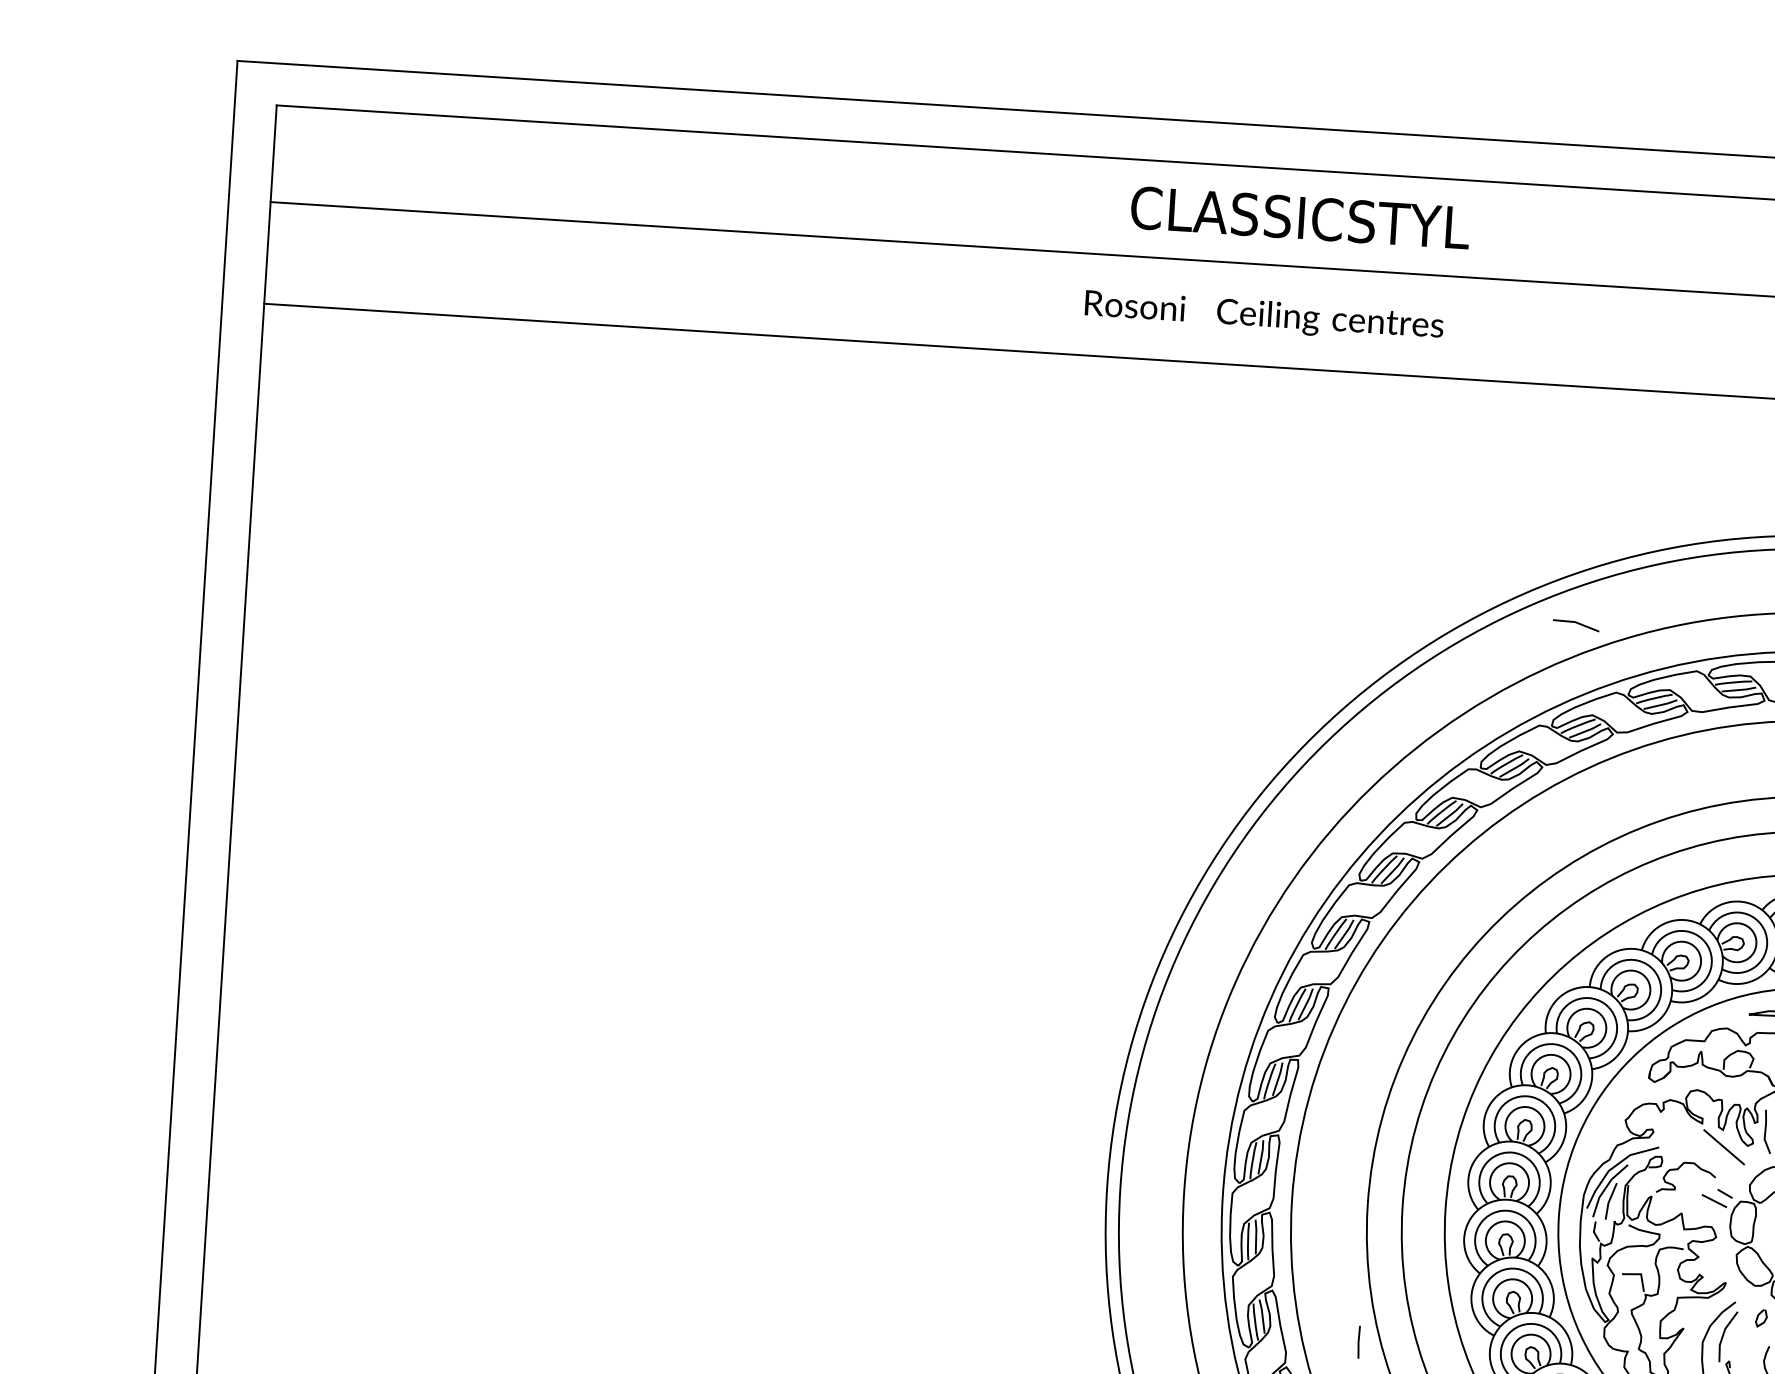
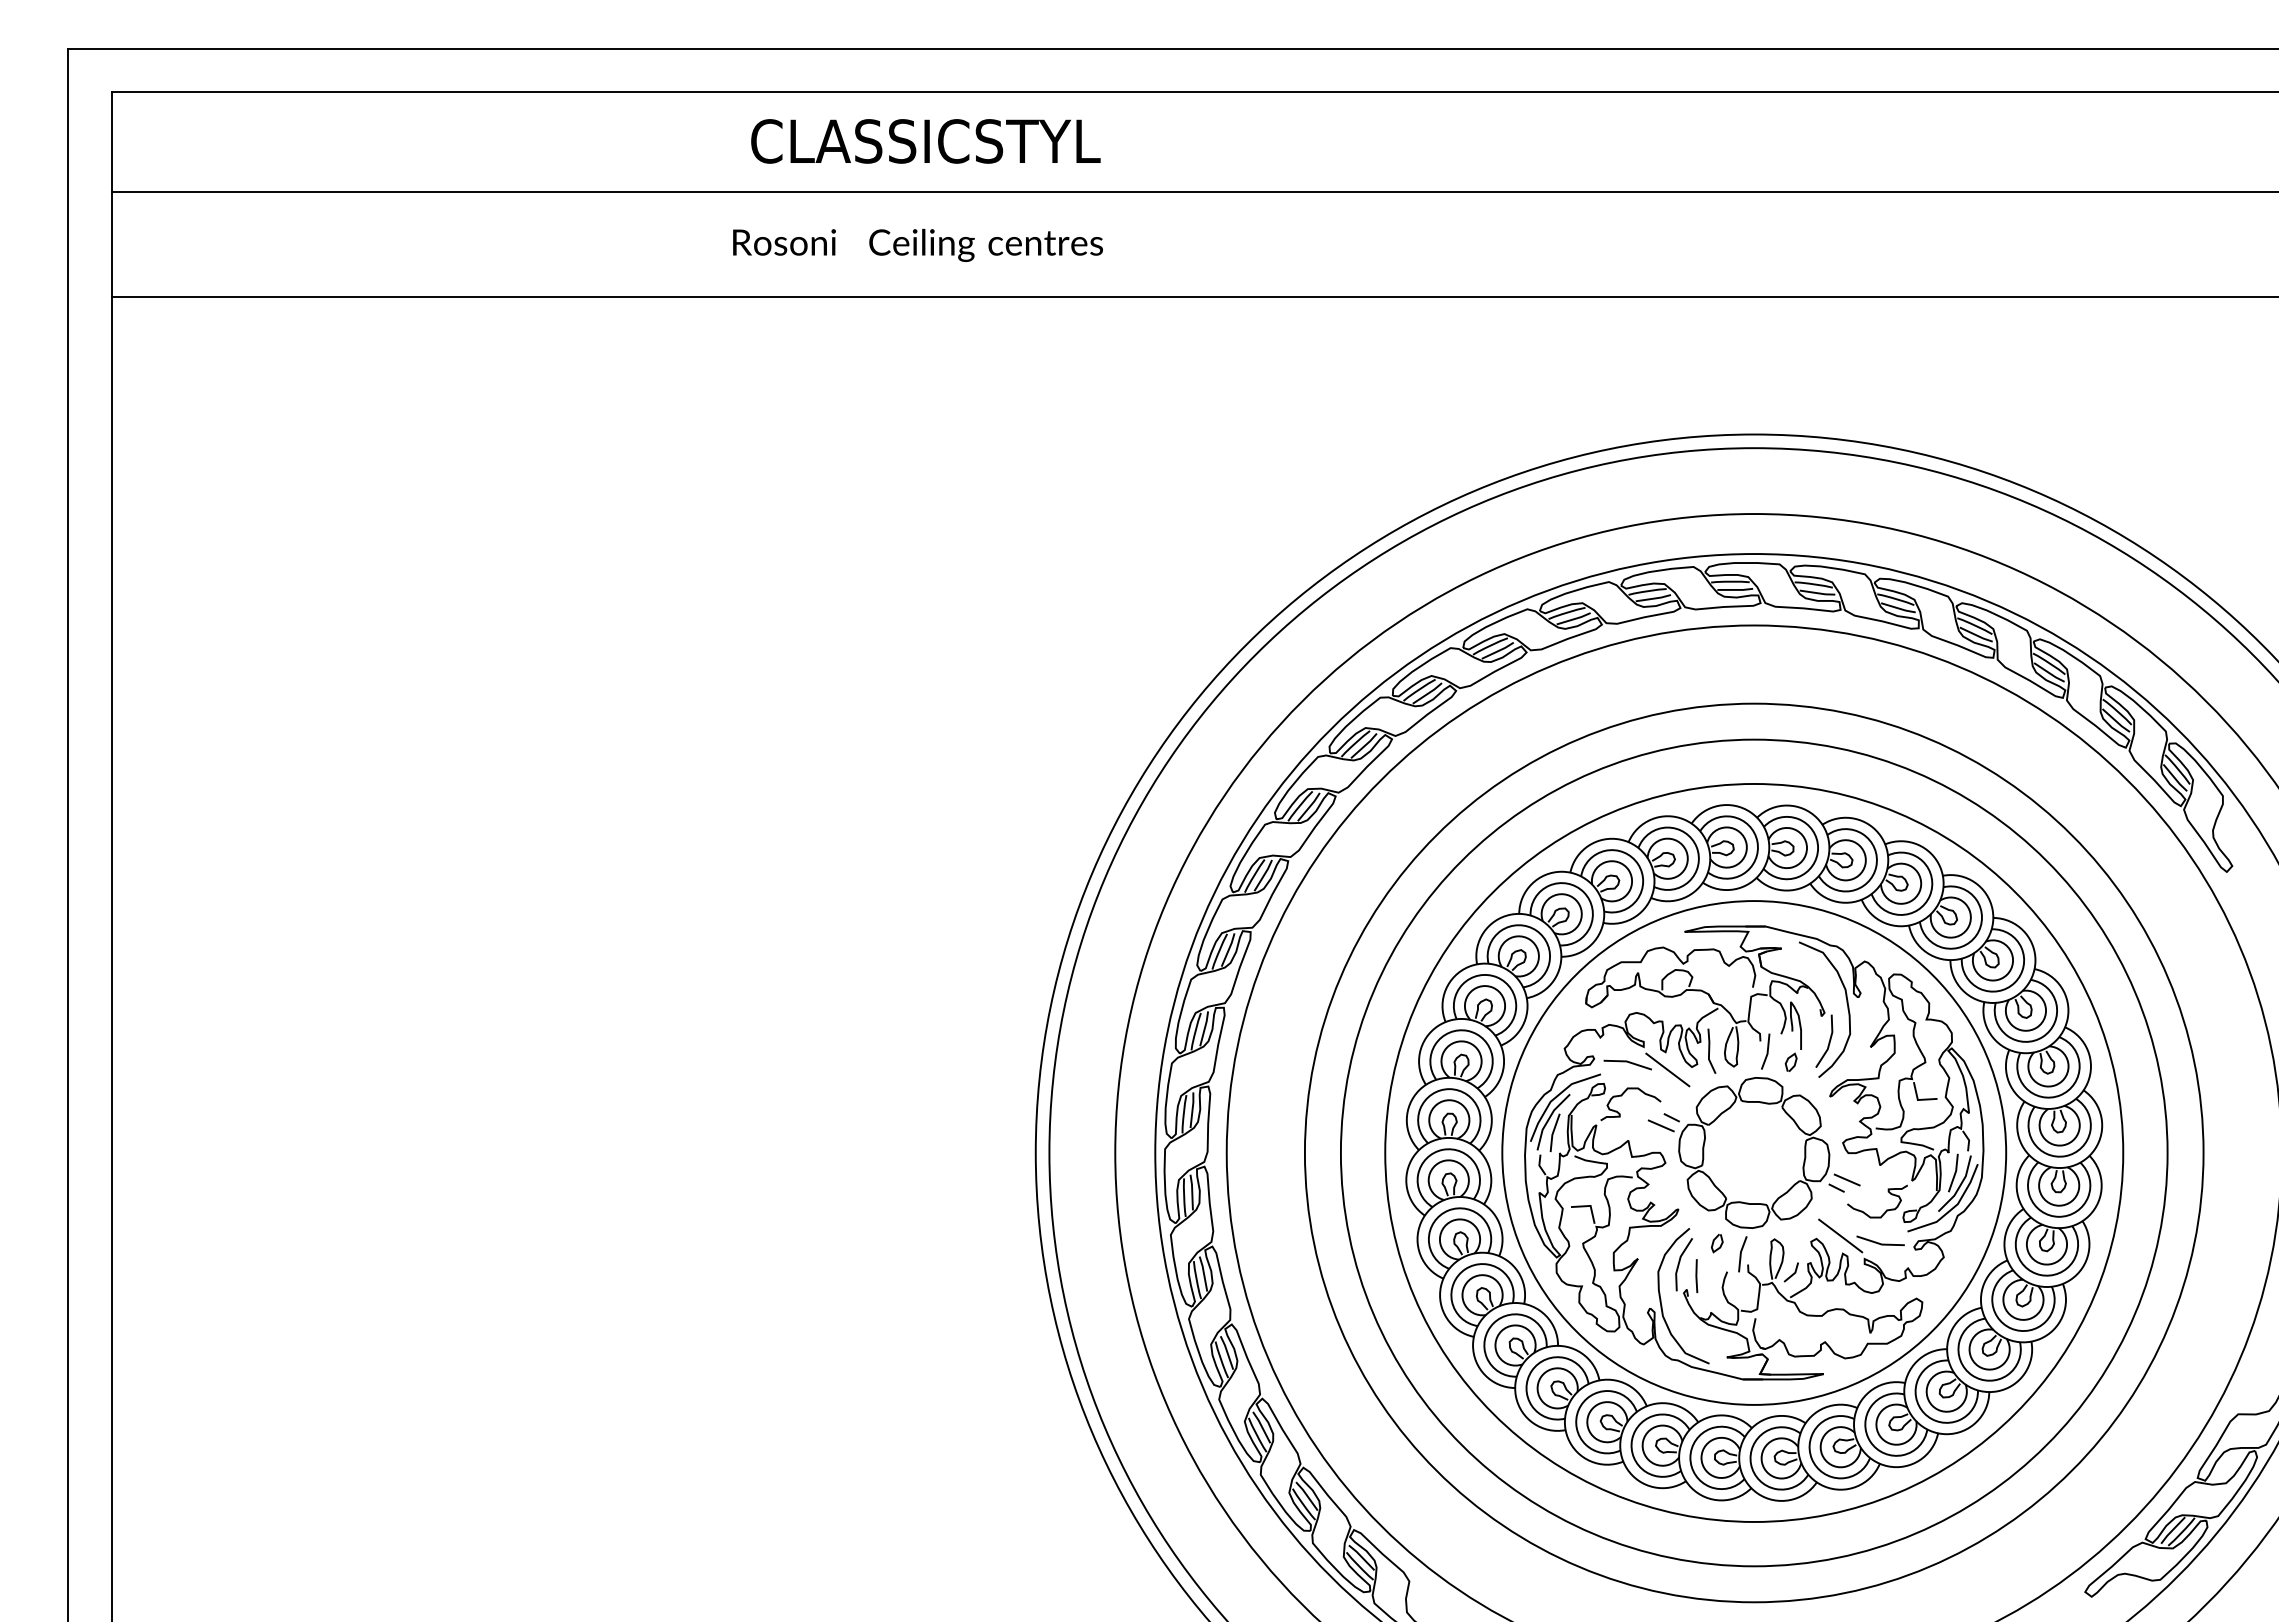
text: (1300, 217) -> (925, 141), moved
text: (1263, 315) -> (917, 244), moved
line: (1576, 623) -> (1627, 1062), moved
line: (1358, 1341) -> (1696, 1275), moved

